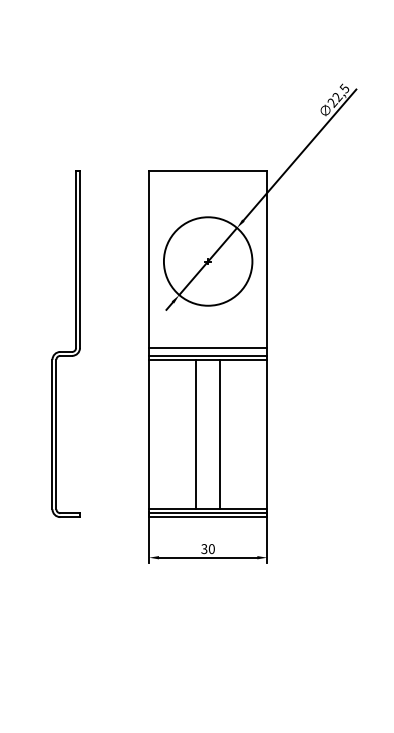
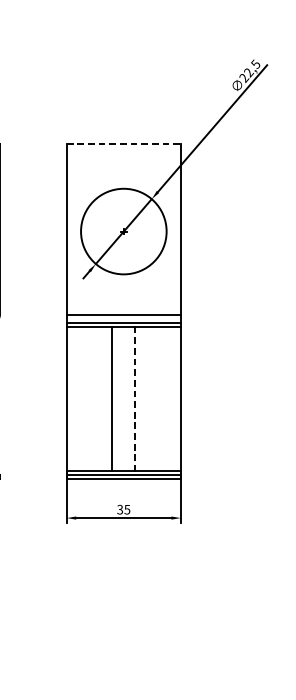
line: (208, 171) -> (124, 144), solid -> dashed
line: (219, 434) -> (134, 398), solid -> dashed
text: (211, 548) -> (127, 509), 30 -> 35

